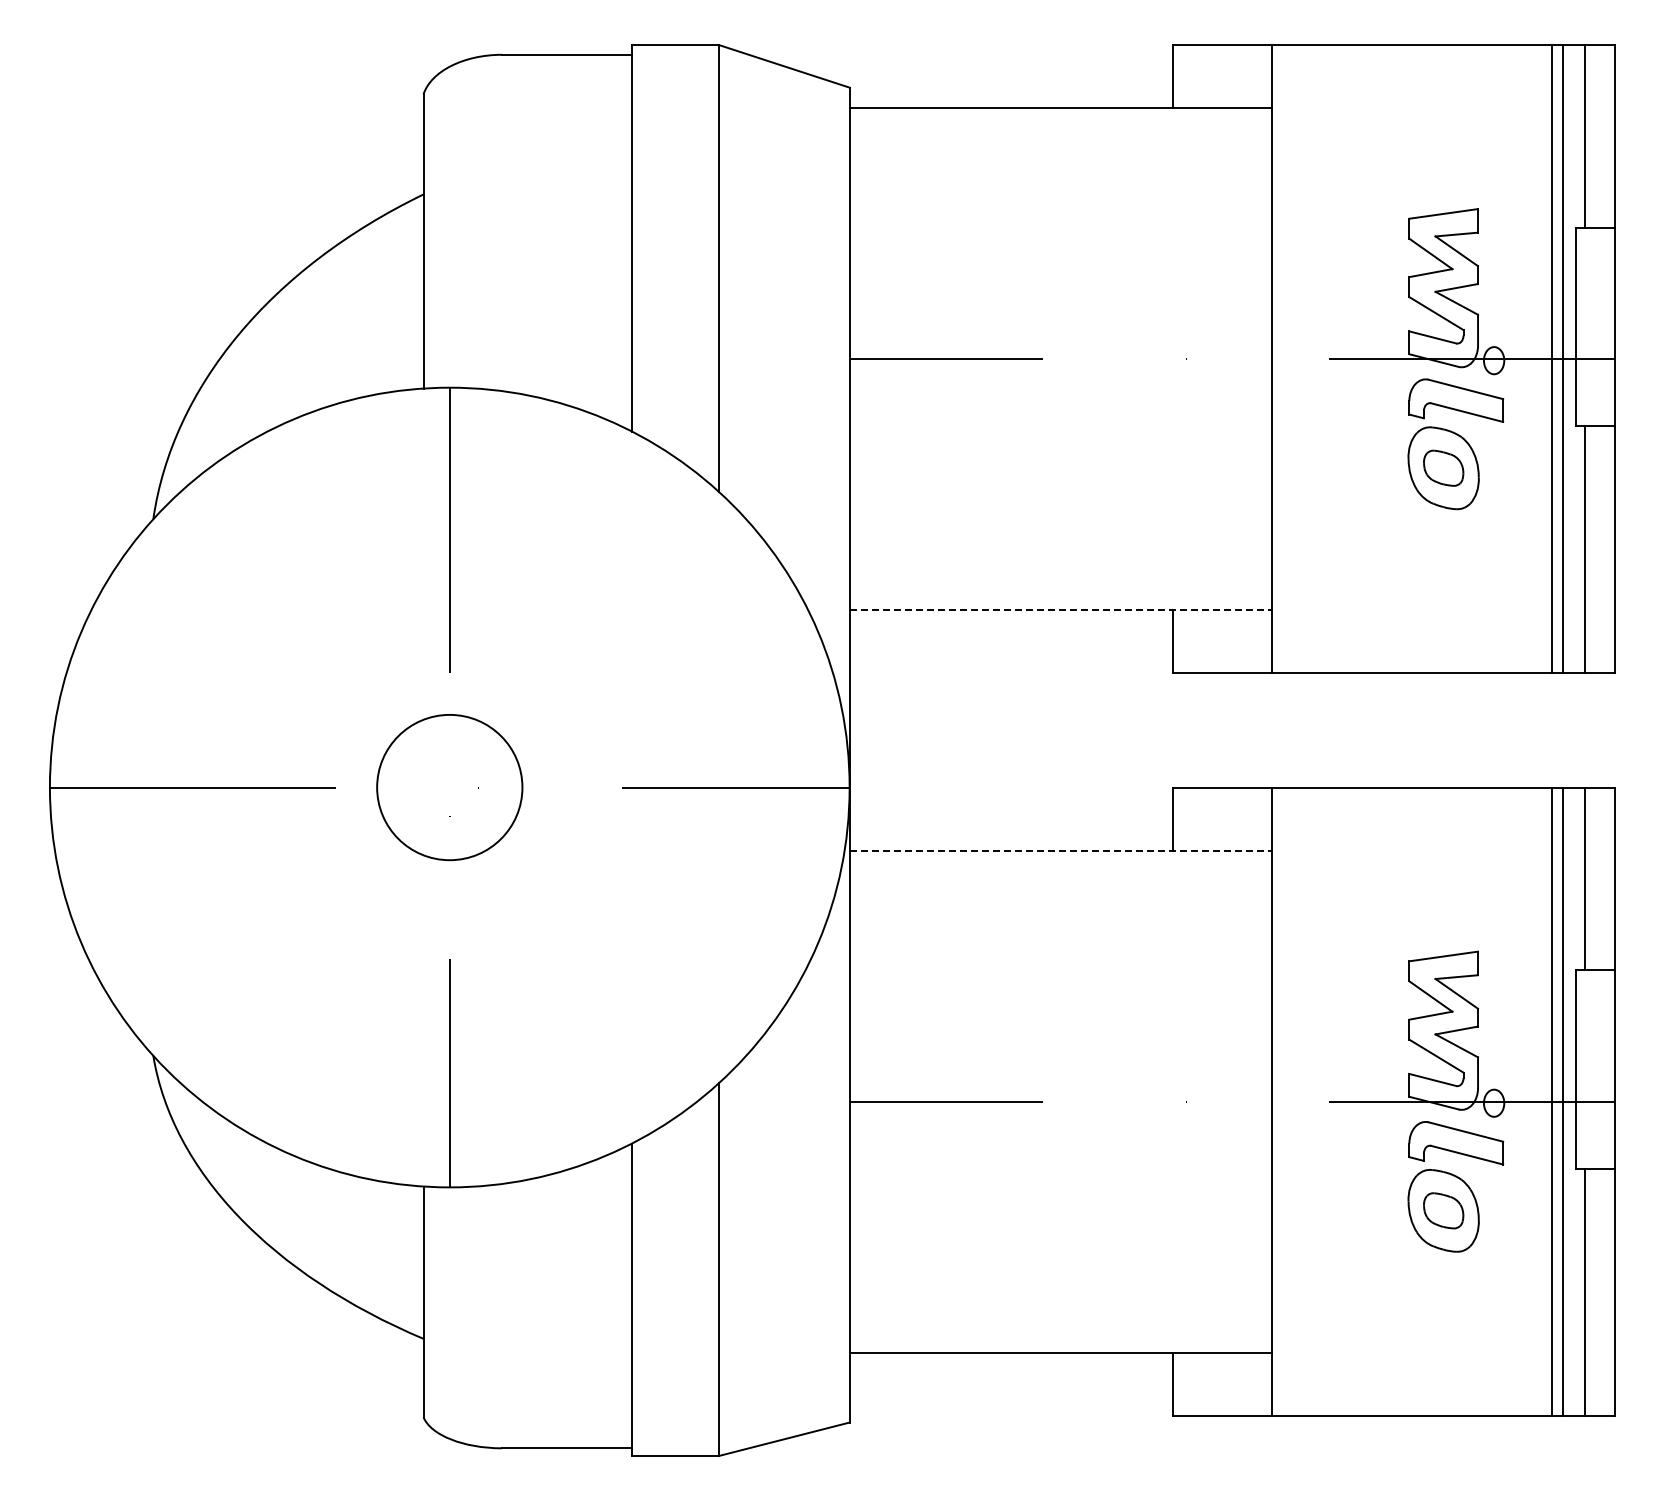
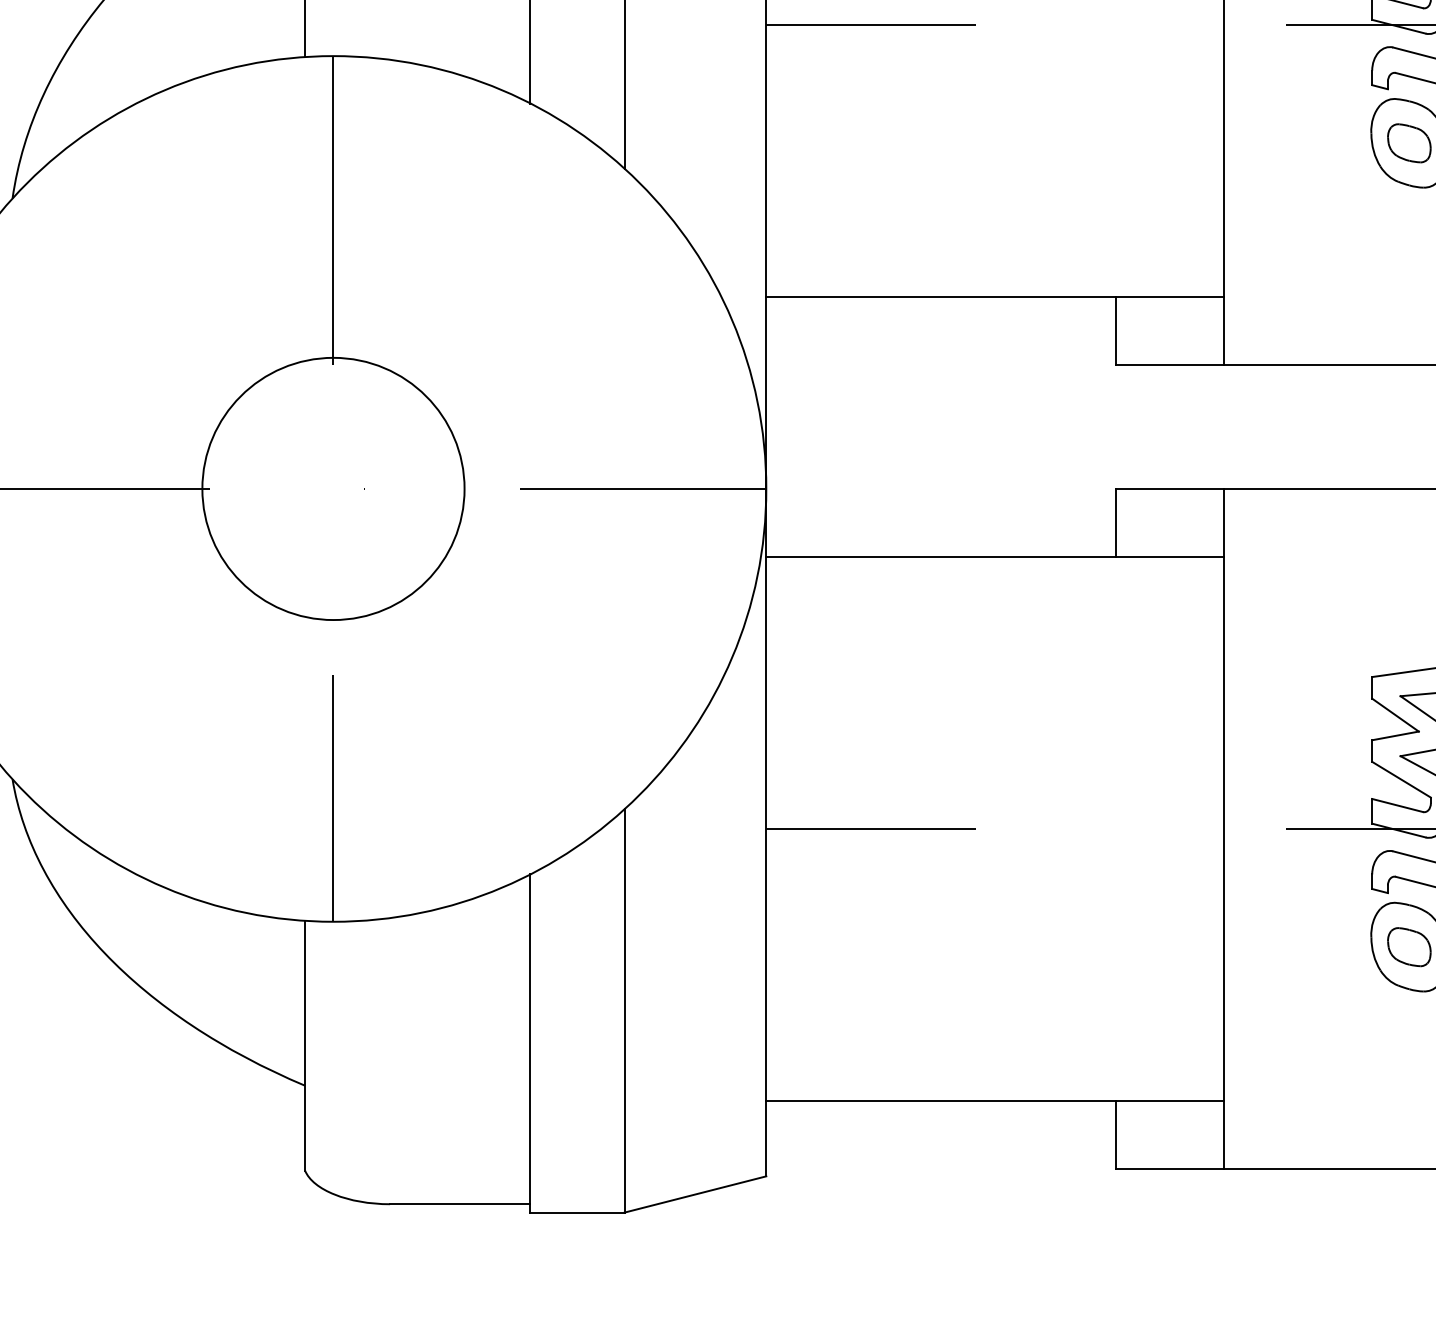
line: (1061, 610) -> (995, 297), dashed -> solid
circle: (449, 787) -> (333, 488), size x1.67
line: (1061, 850) -> (995, 557), dashed -> solid

